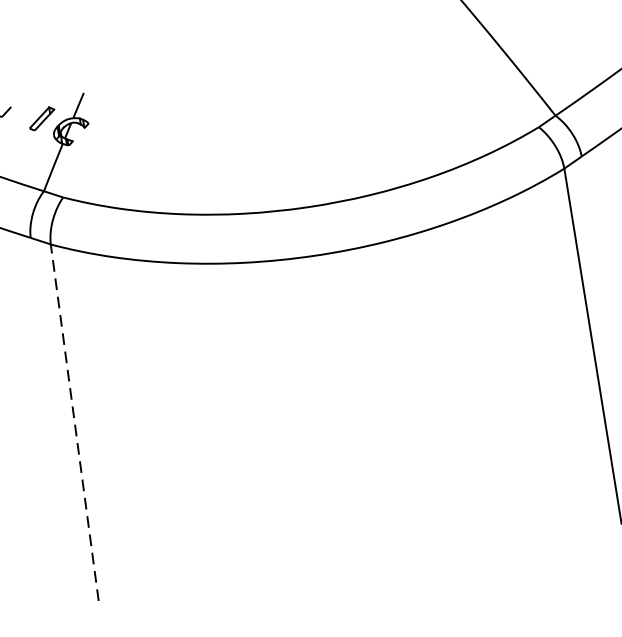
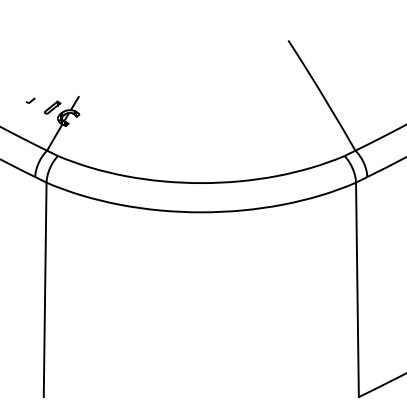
line: (75, 421) -> (45, 289), dashed -> solid

